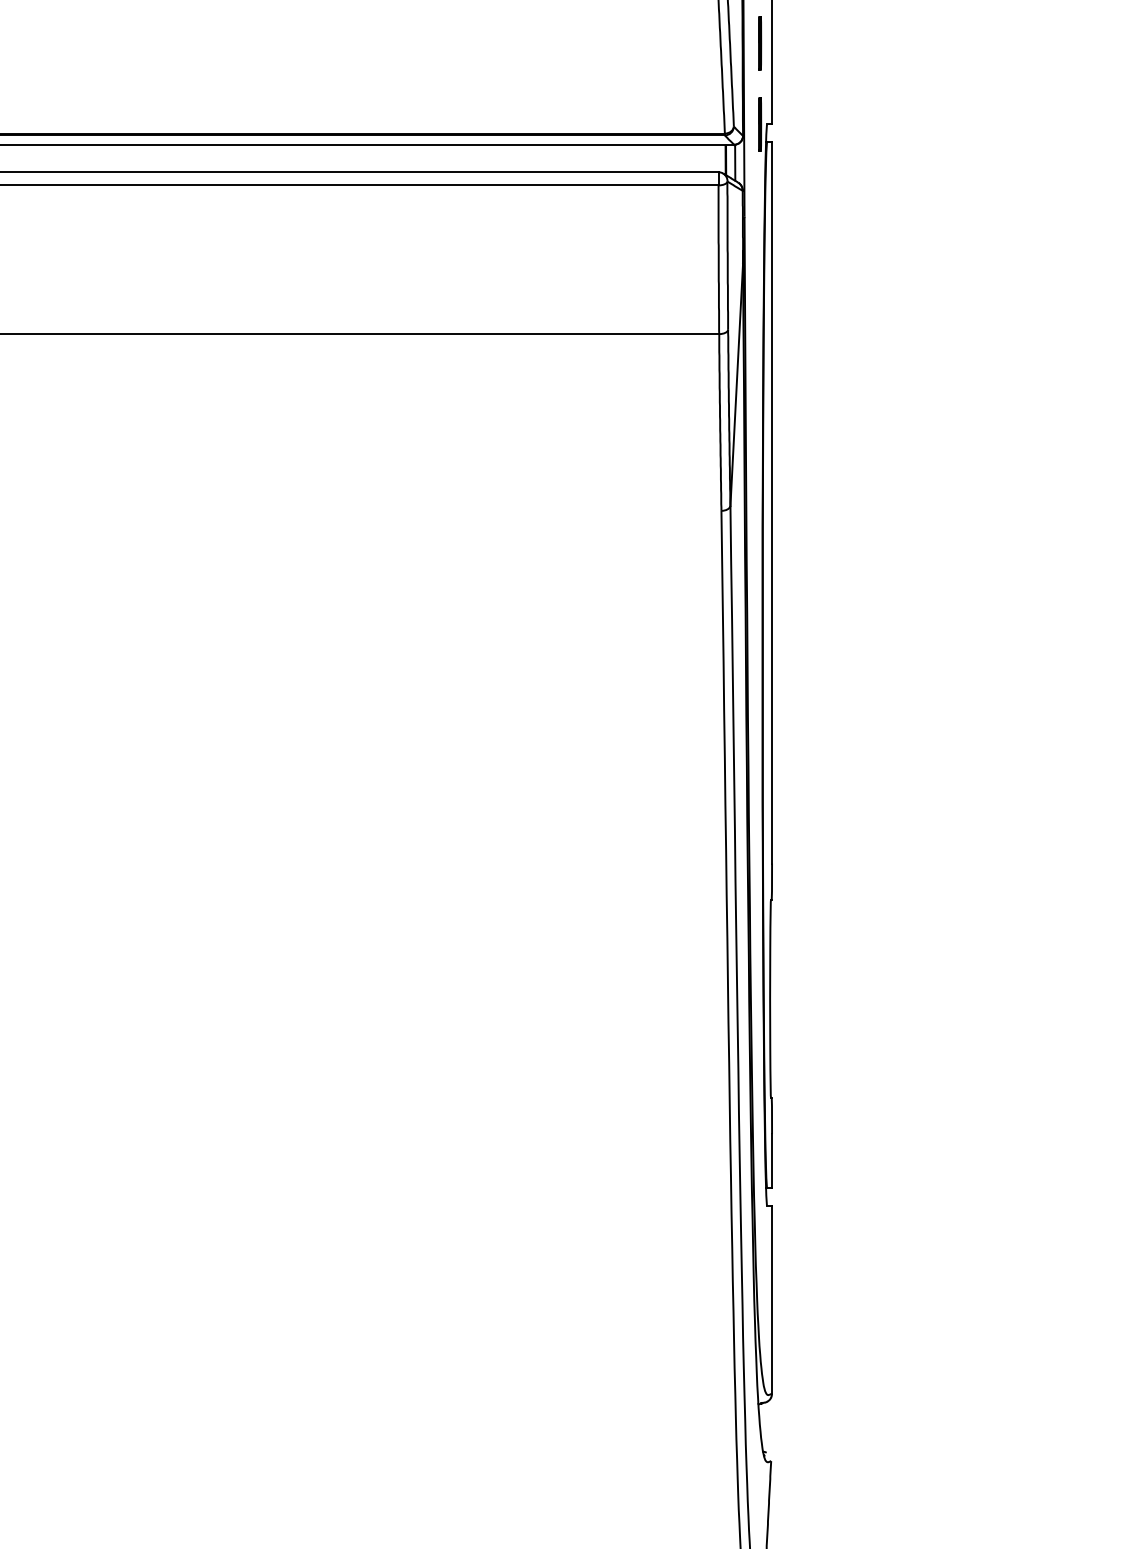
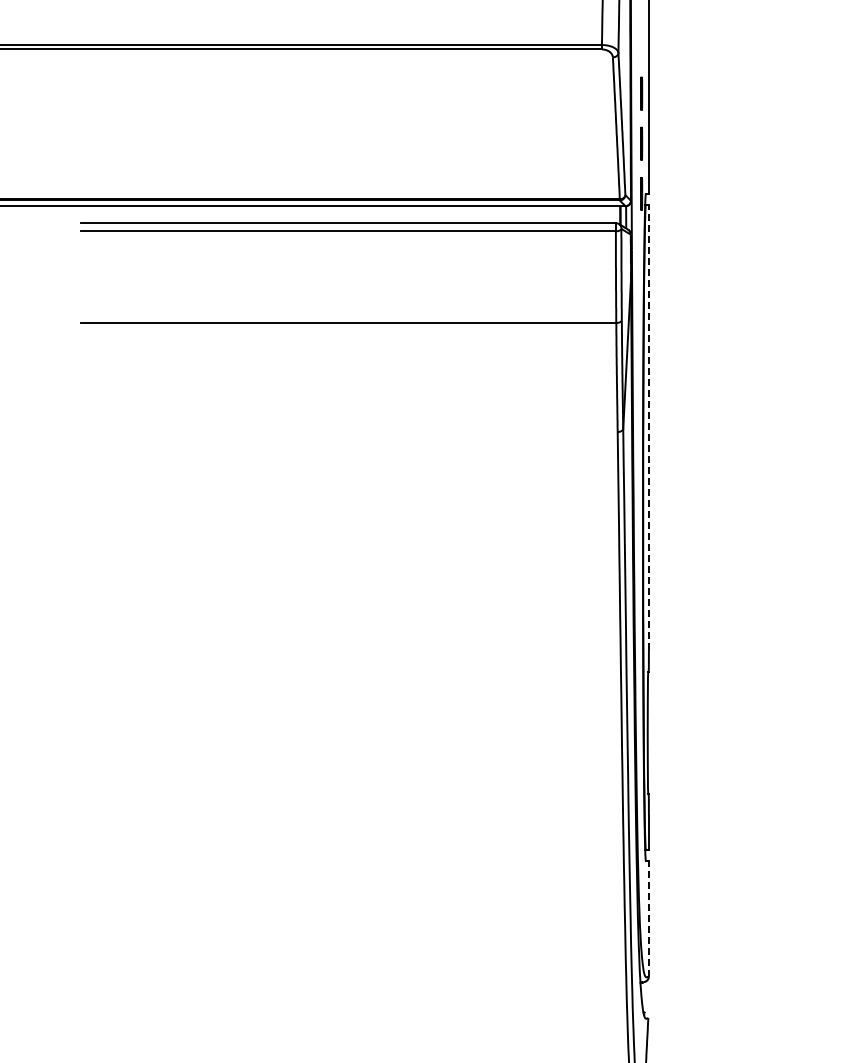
line: (771, 501) -> (648, 426), solid -> dashed
line: (771, 1299) -> (648, 918), solid -> dashed

